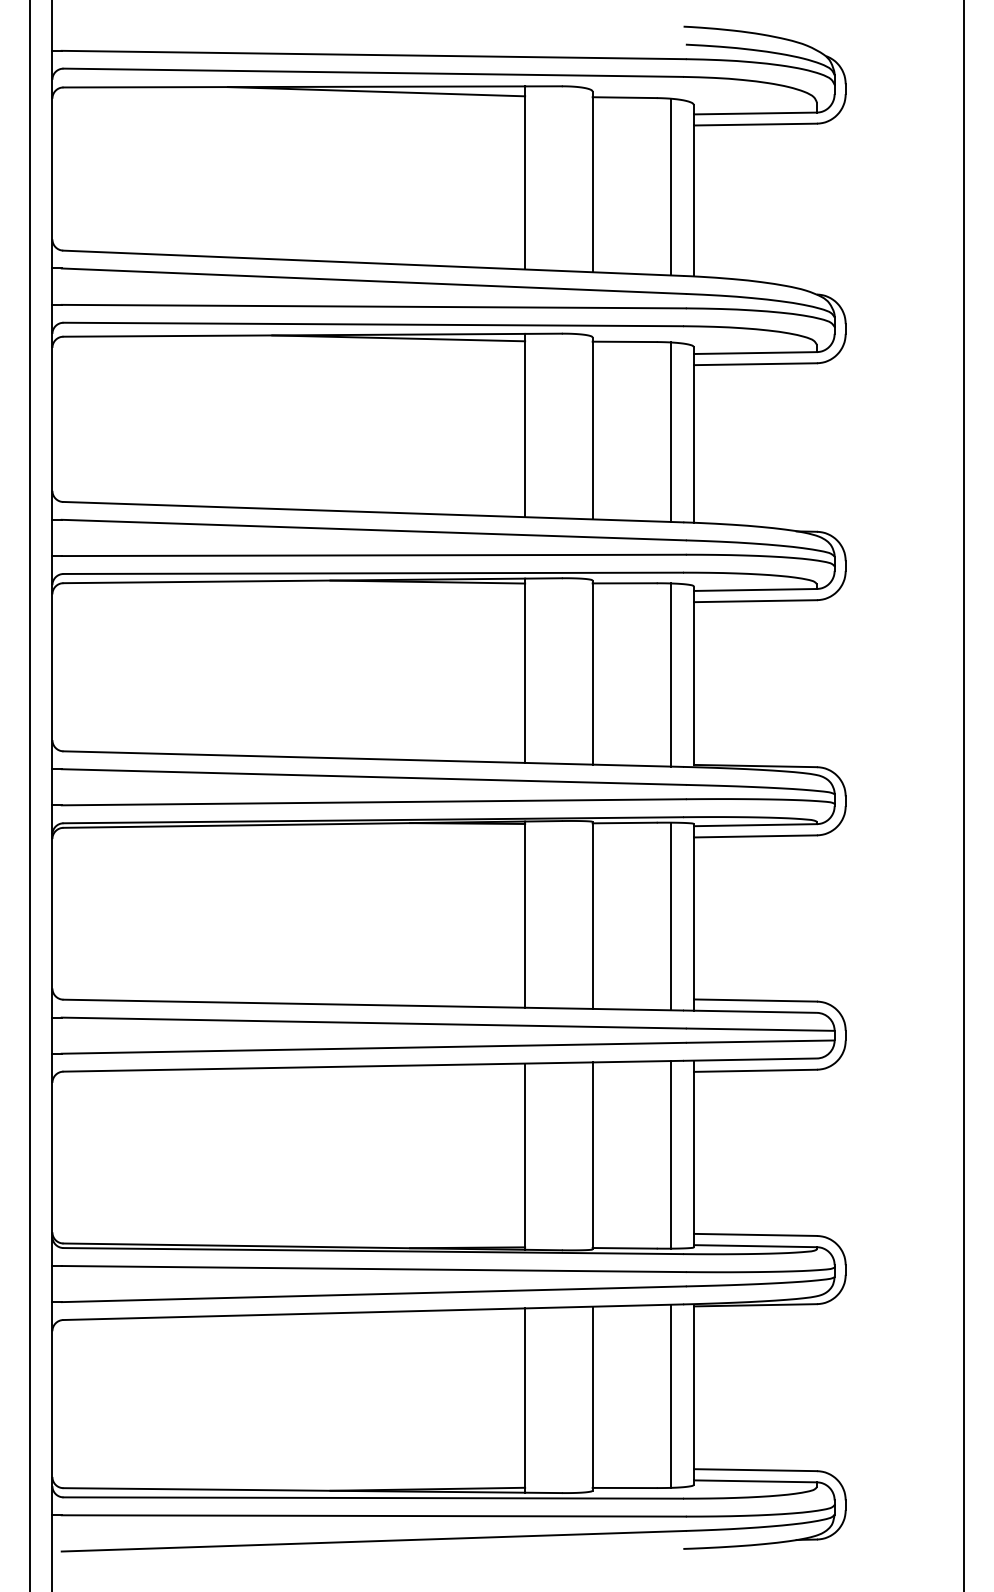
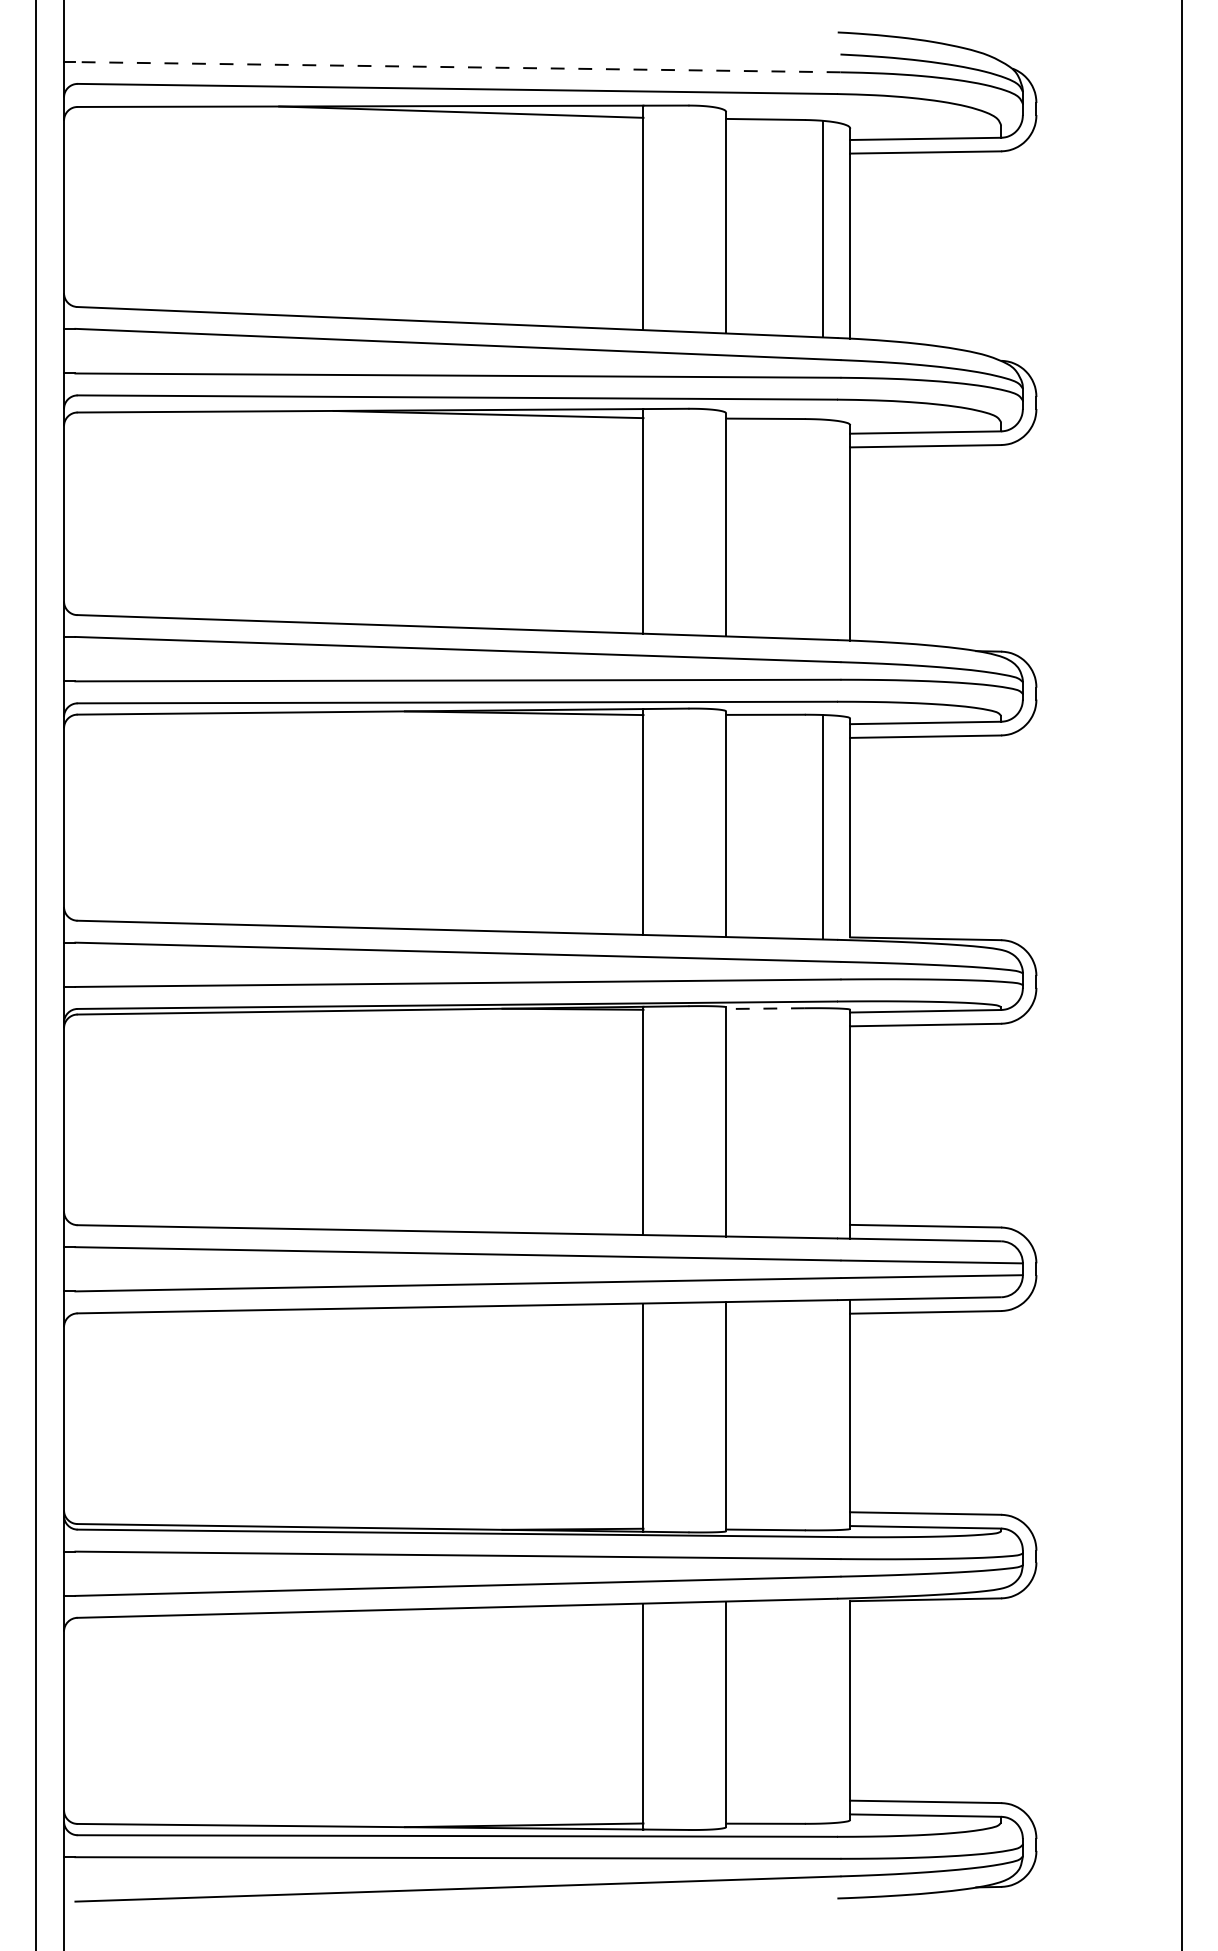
line: (373, 55) -> (457, 67), solid -> dashed
line: (671, 432) -> (822, 529), removed
line: (624, 823) -> (765, 1009), solid -> dashed
line: (671, 916) -> (822, 1123), removed
line: (671, 1154) -> (822, 1414), removed
line: (671, 1395) -> (822, 1710), removed

